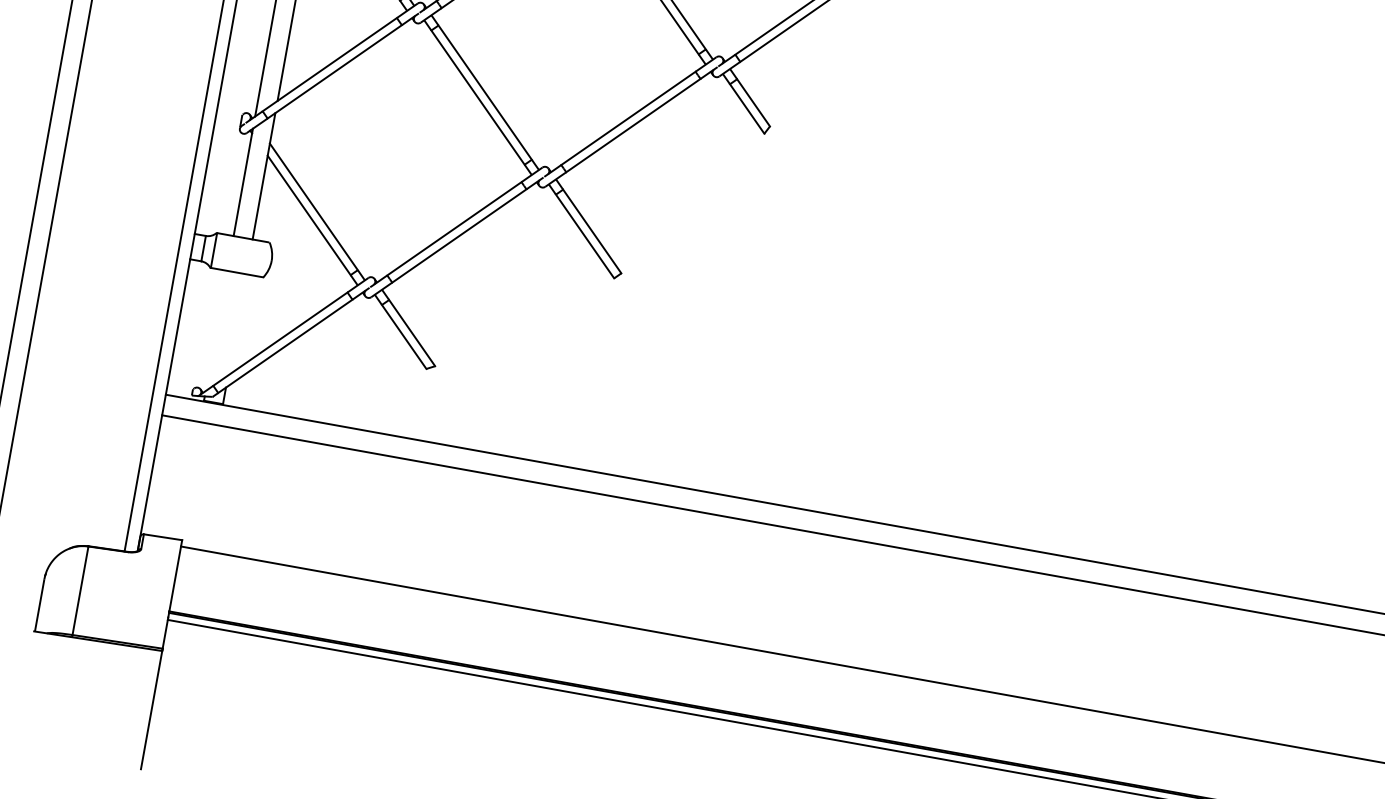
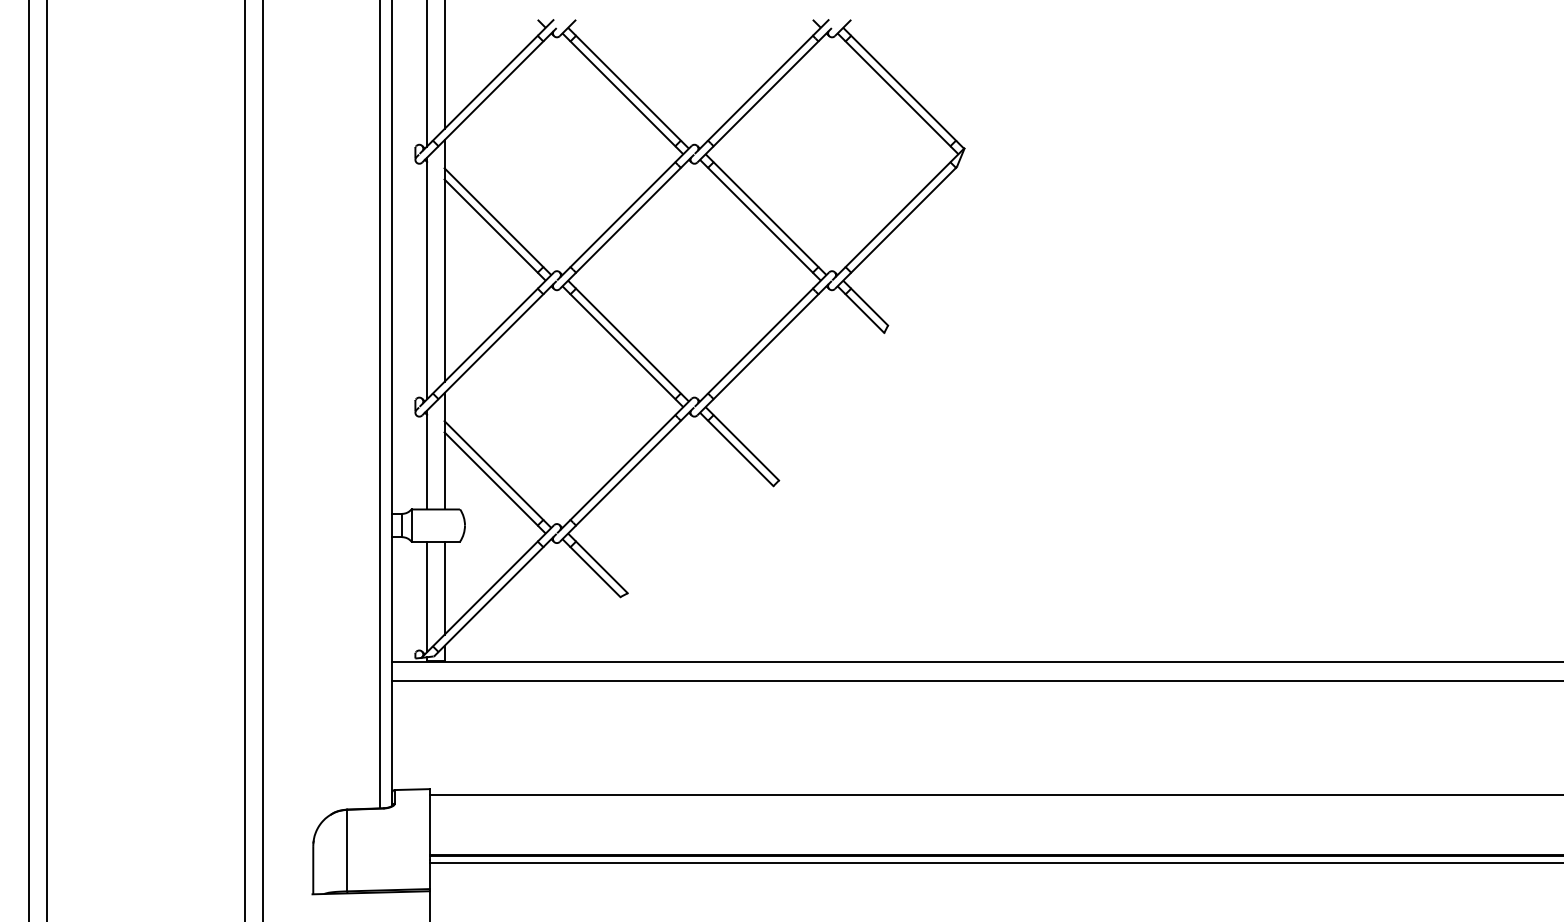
line: (237, 324) -> (444, 587), added
line: (217, 330) -> (427, 596), added

